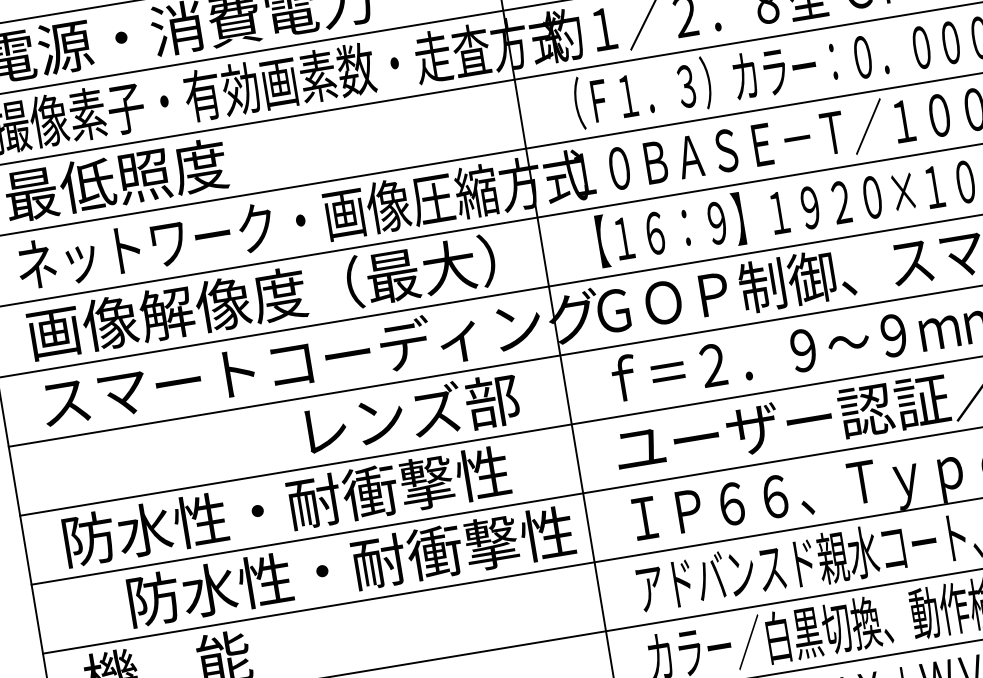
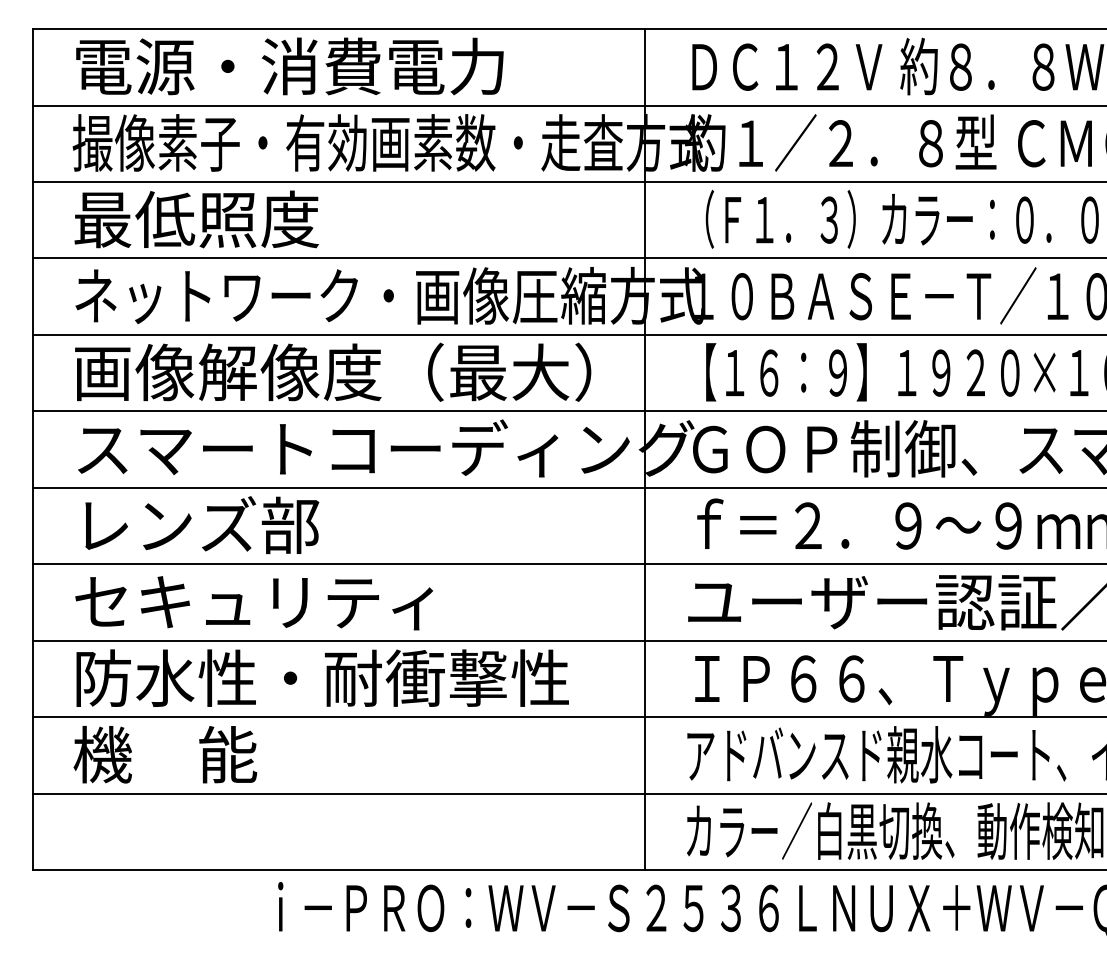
text: (413, 414) -> (202, 525), moved
text: (285, 506) -> (321, 601), 防水性・耐衝撃性 -> セキュリティ
text: (351, 565) -> (322, 677), moved

